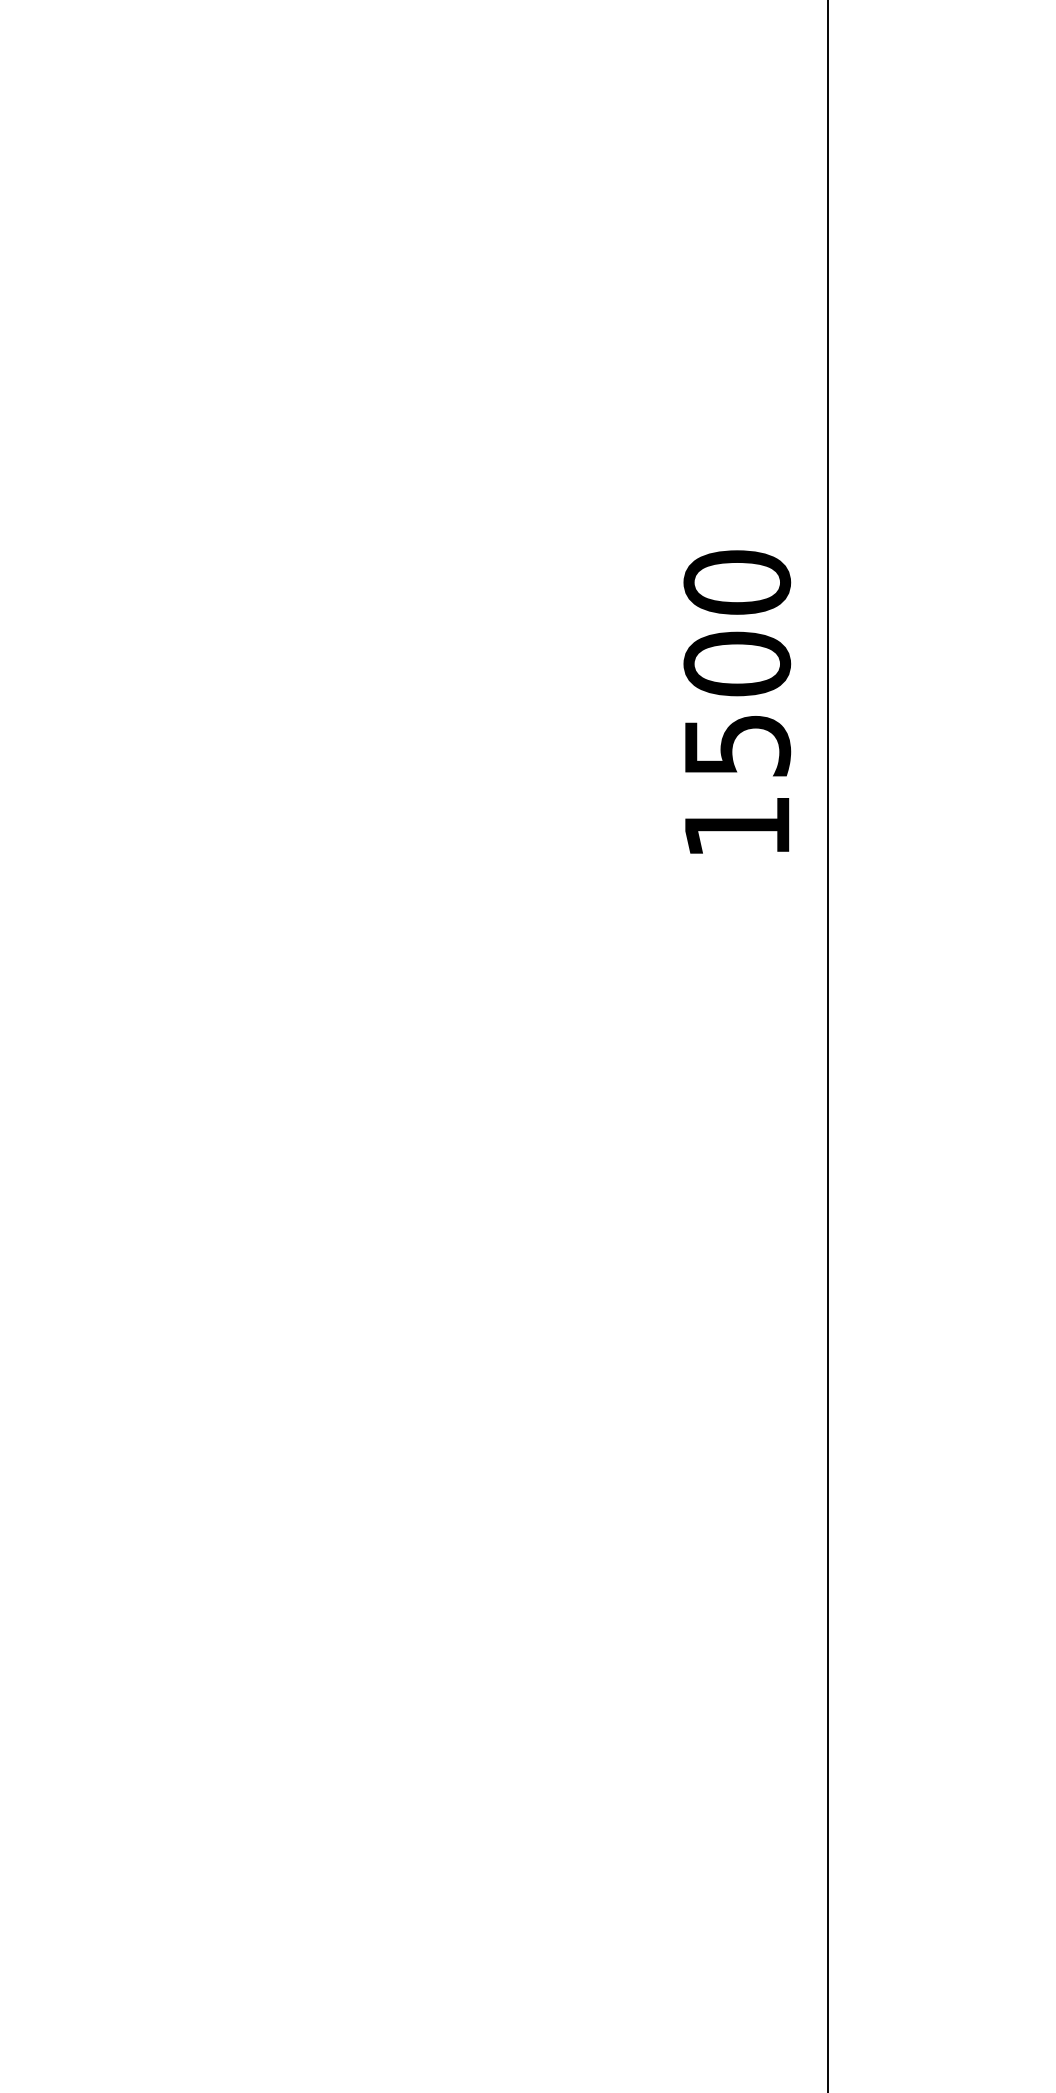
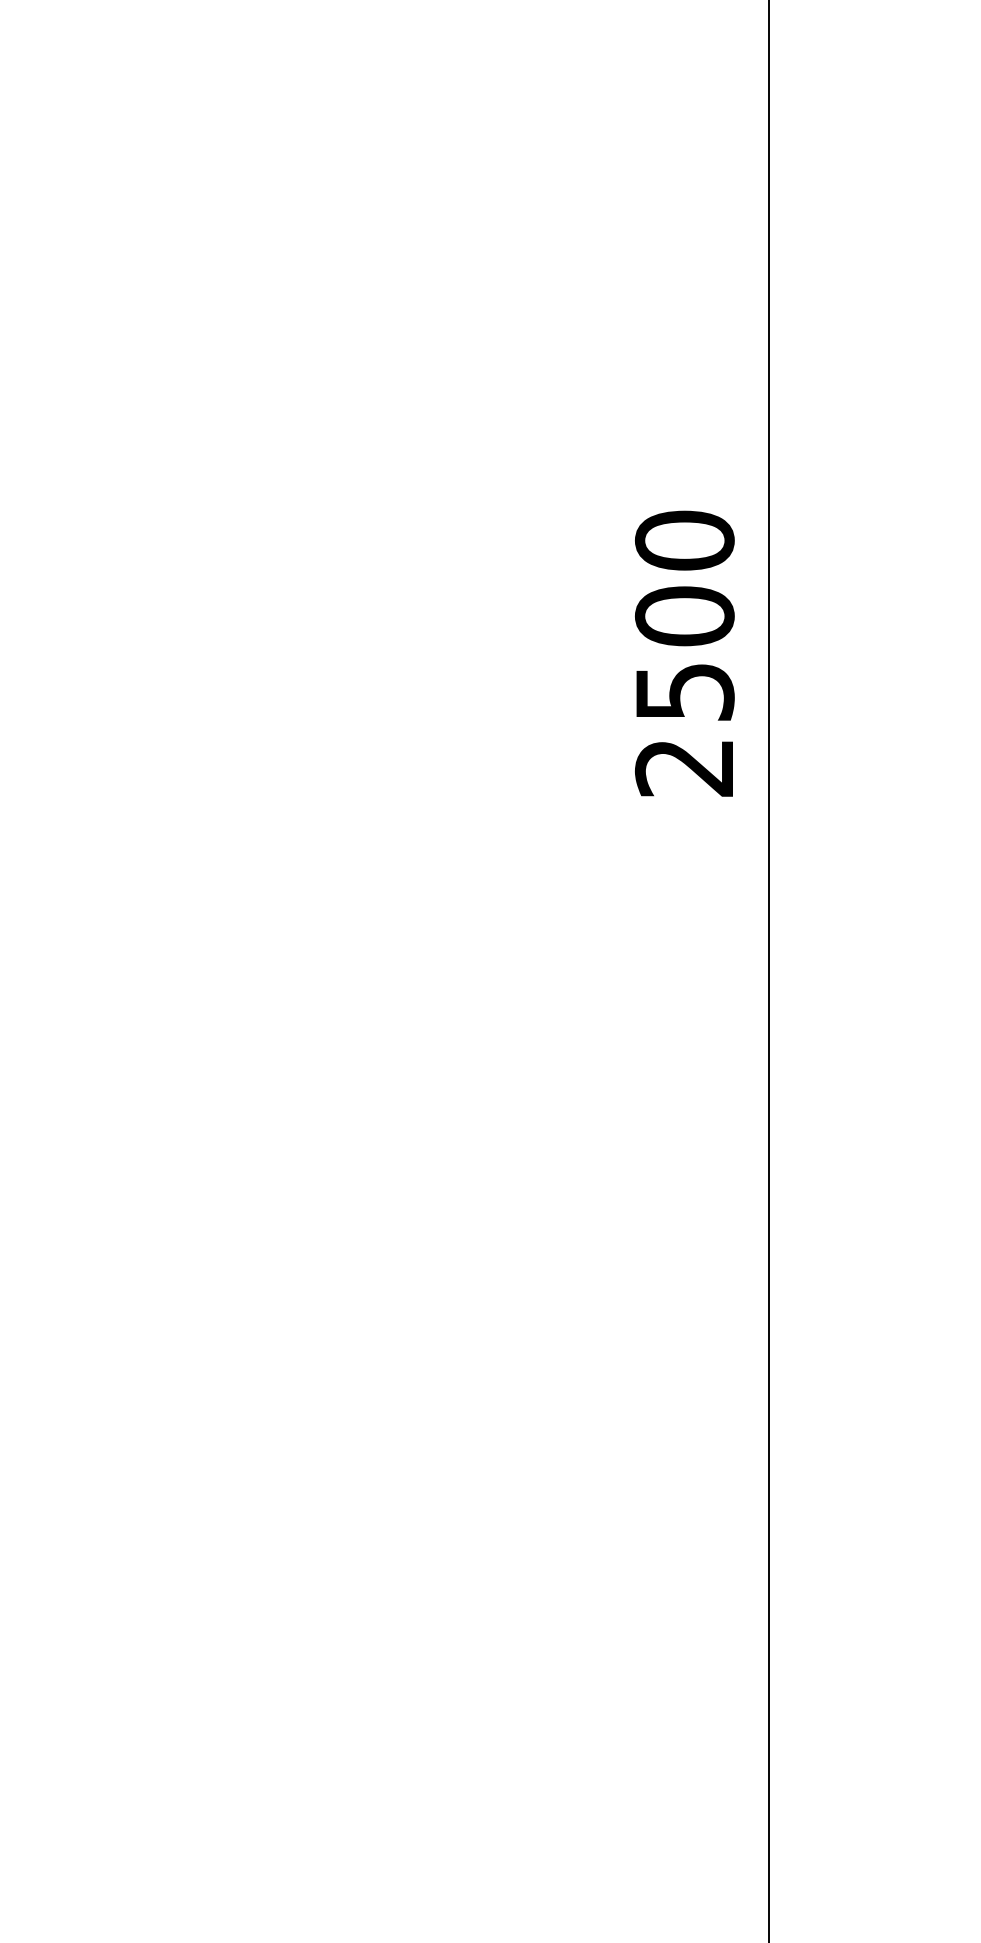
text: (736, 828) -> (684, 769), 1500 -> 2500

